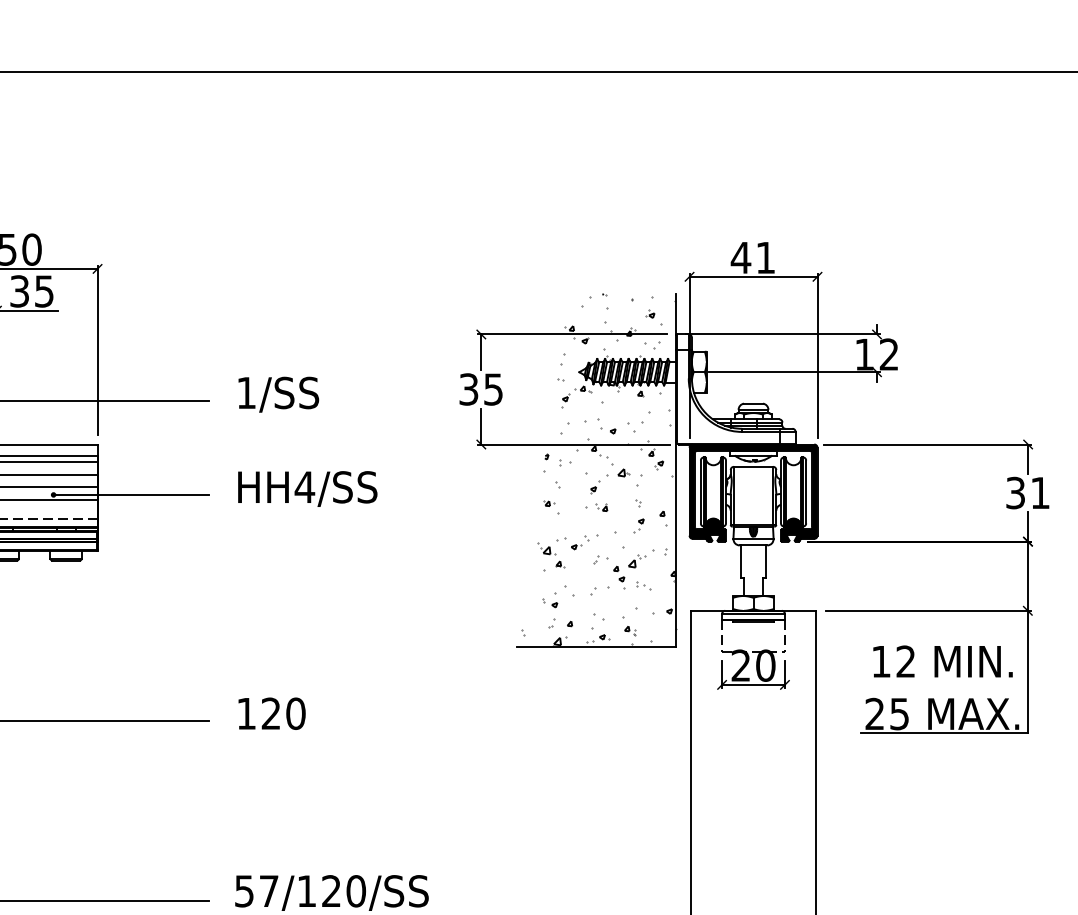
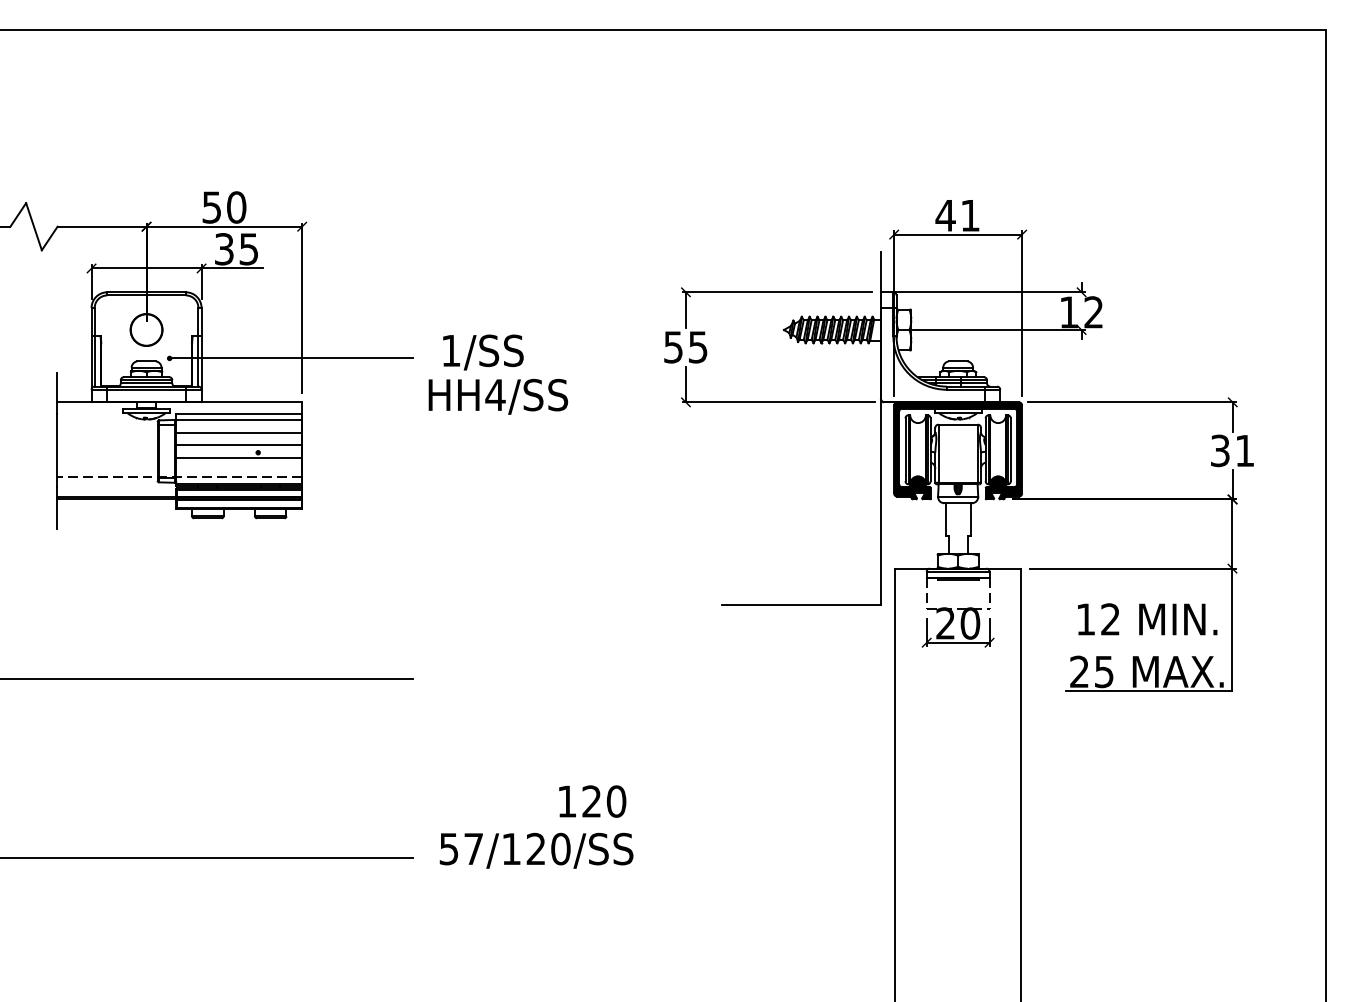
text: (468, 388) -> (673, 346), 35 -> 55
hatch: (598, 469) -> (803, 427), removed
text: (307, 488) -> (498, 396), moved
line: (130, 494) -> (335, 452), removed
text: (271, 713) -> (592, 801), moved

